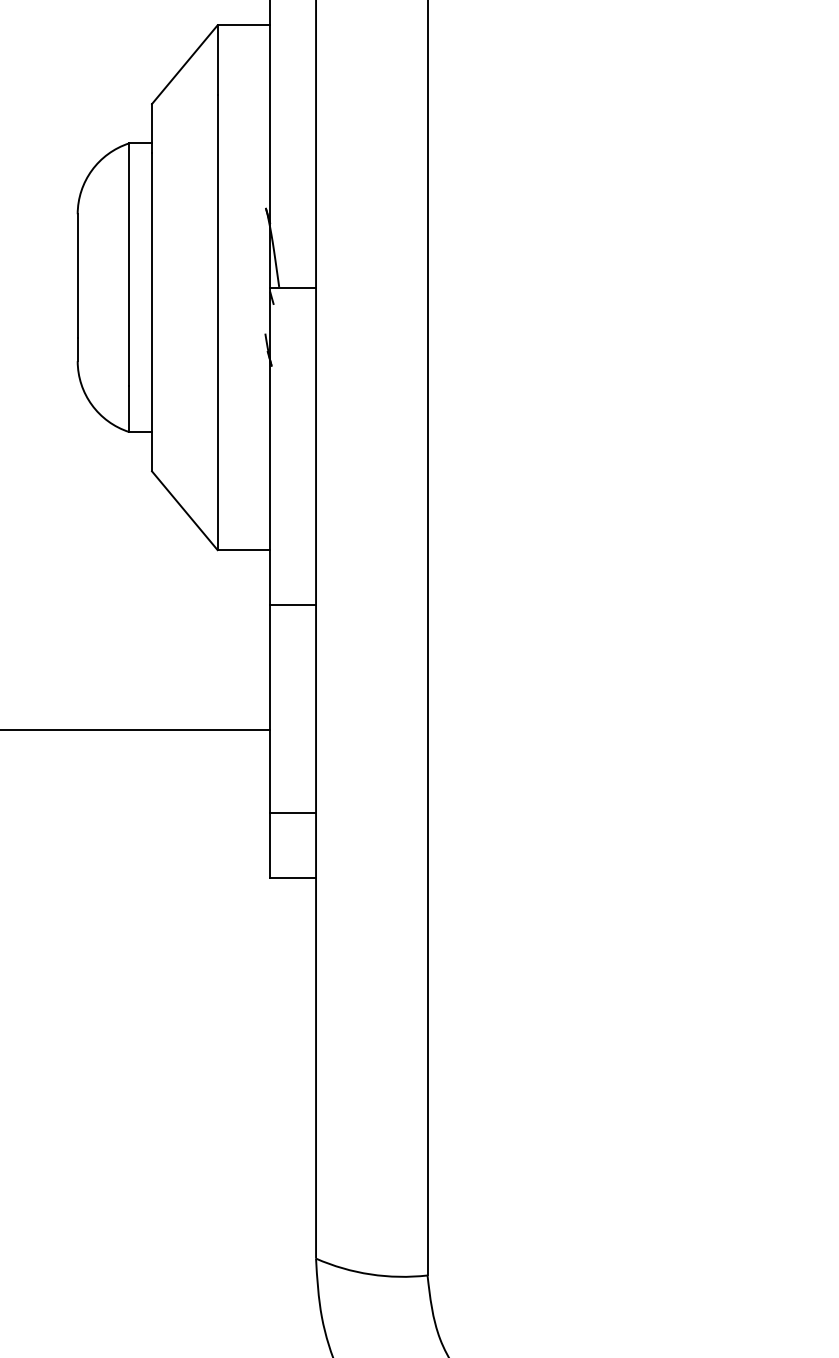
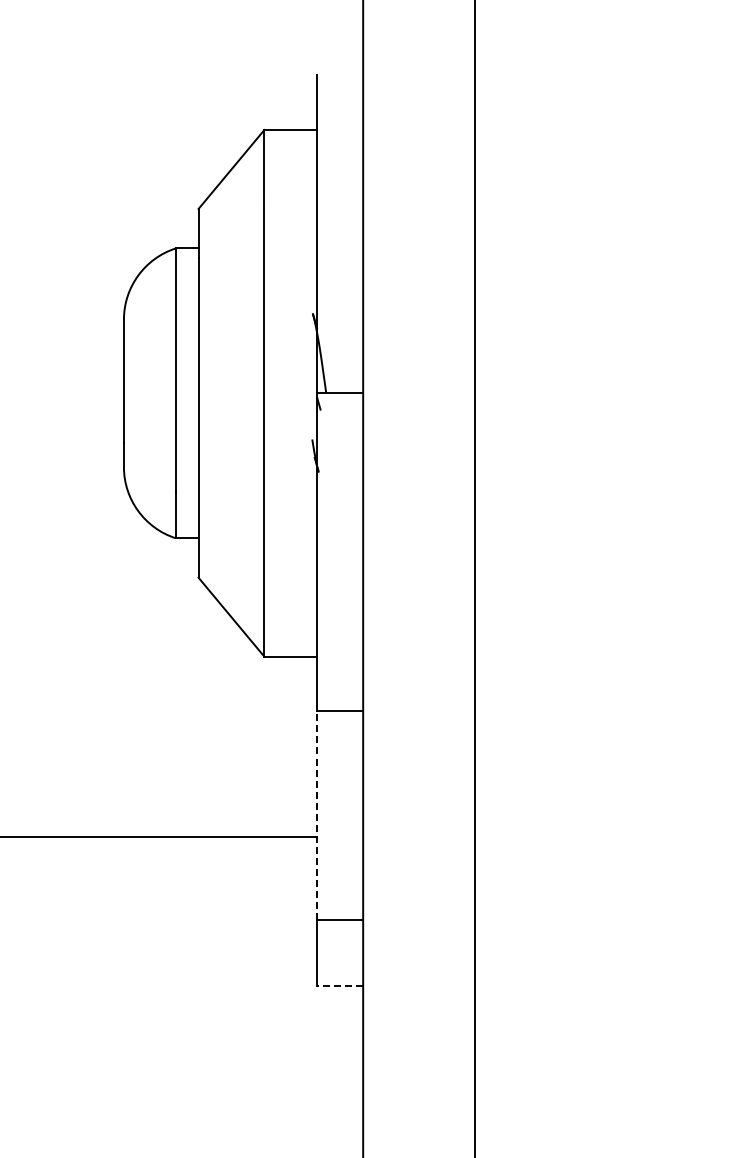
line: (270, 708) -> (317, 815), solid -> dashed
line: (293, 878) -> (340, 986), solid -> dashed

